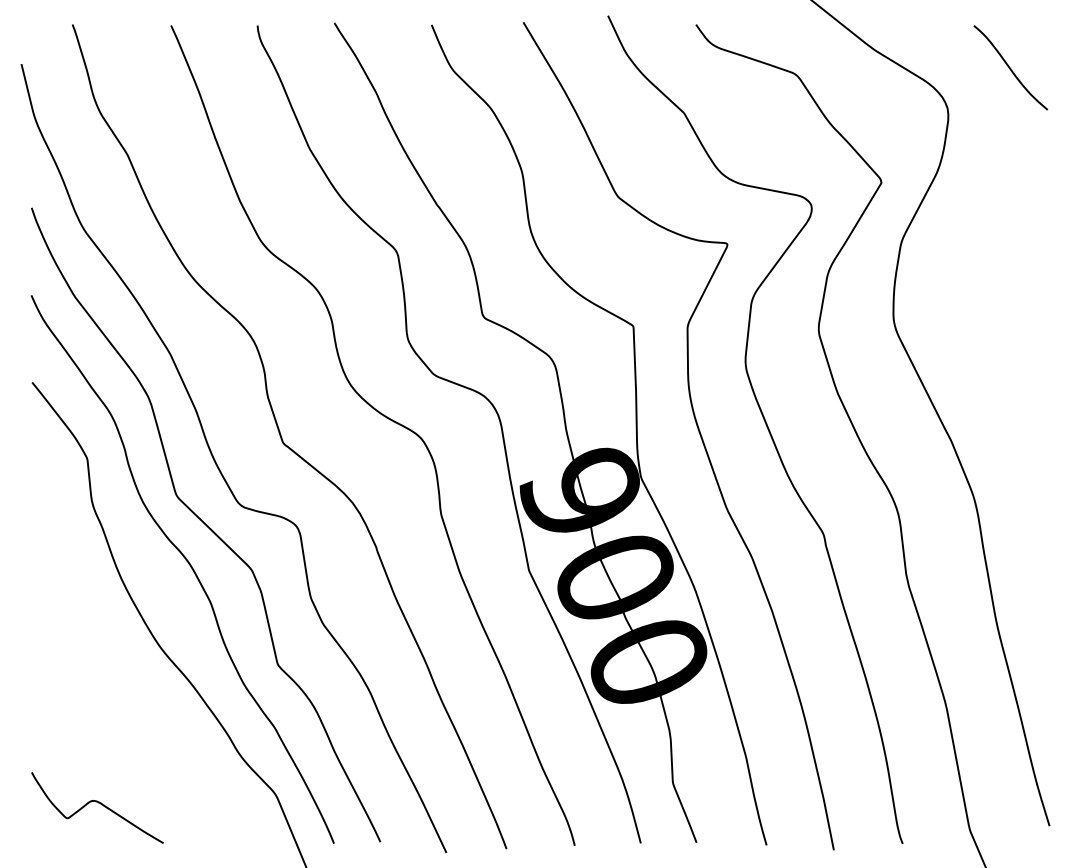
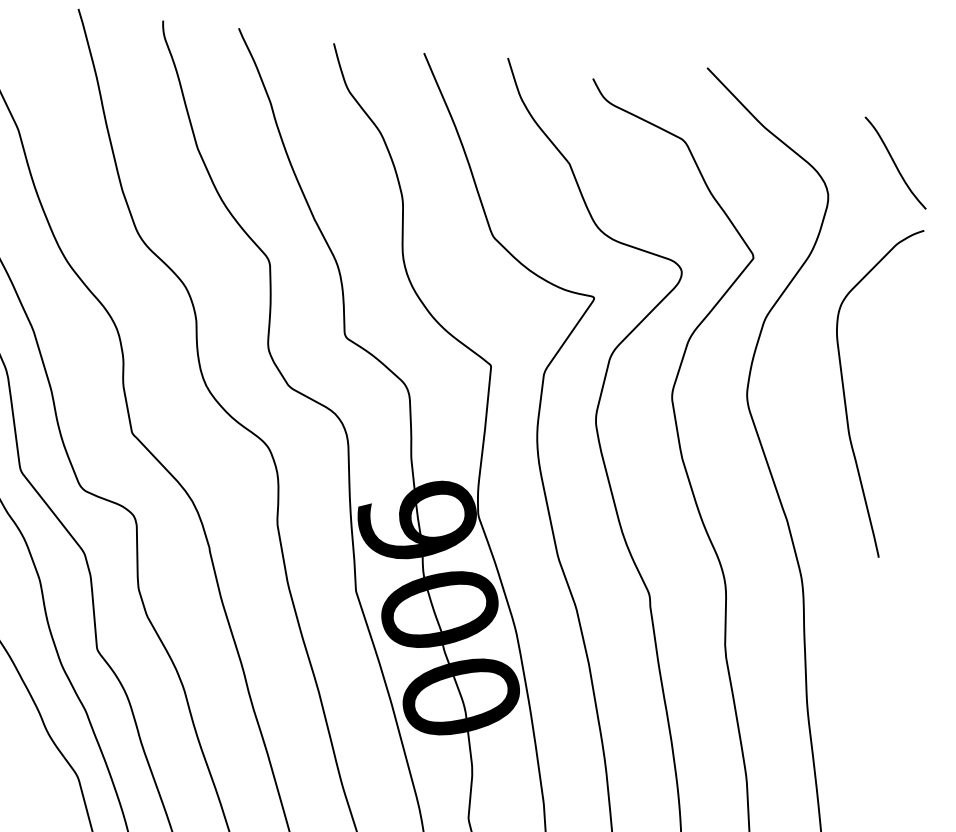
curve: (991, 304) -> (844, 392), added

